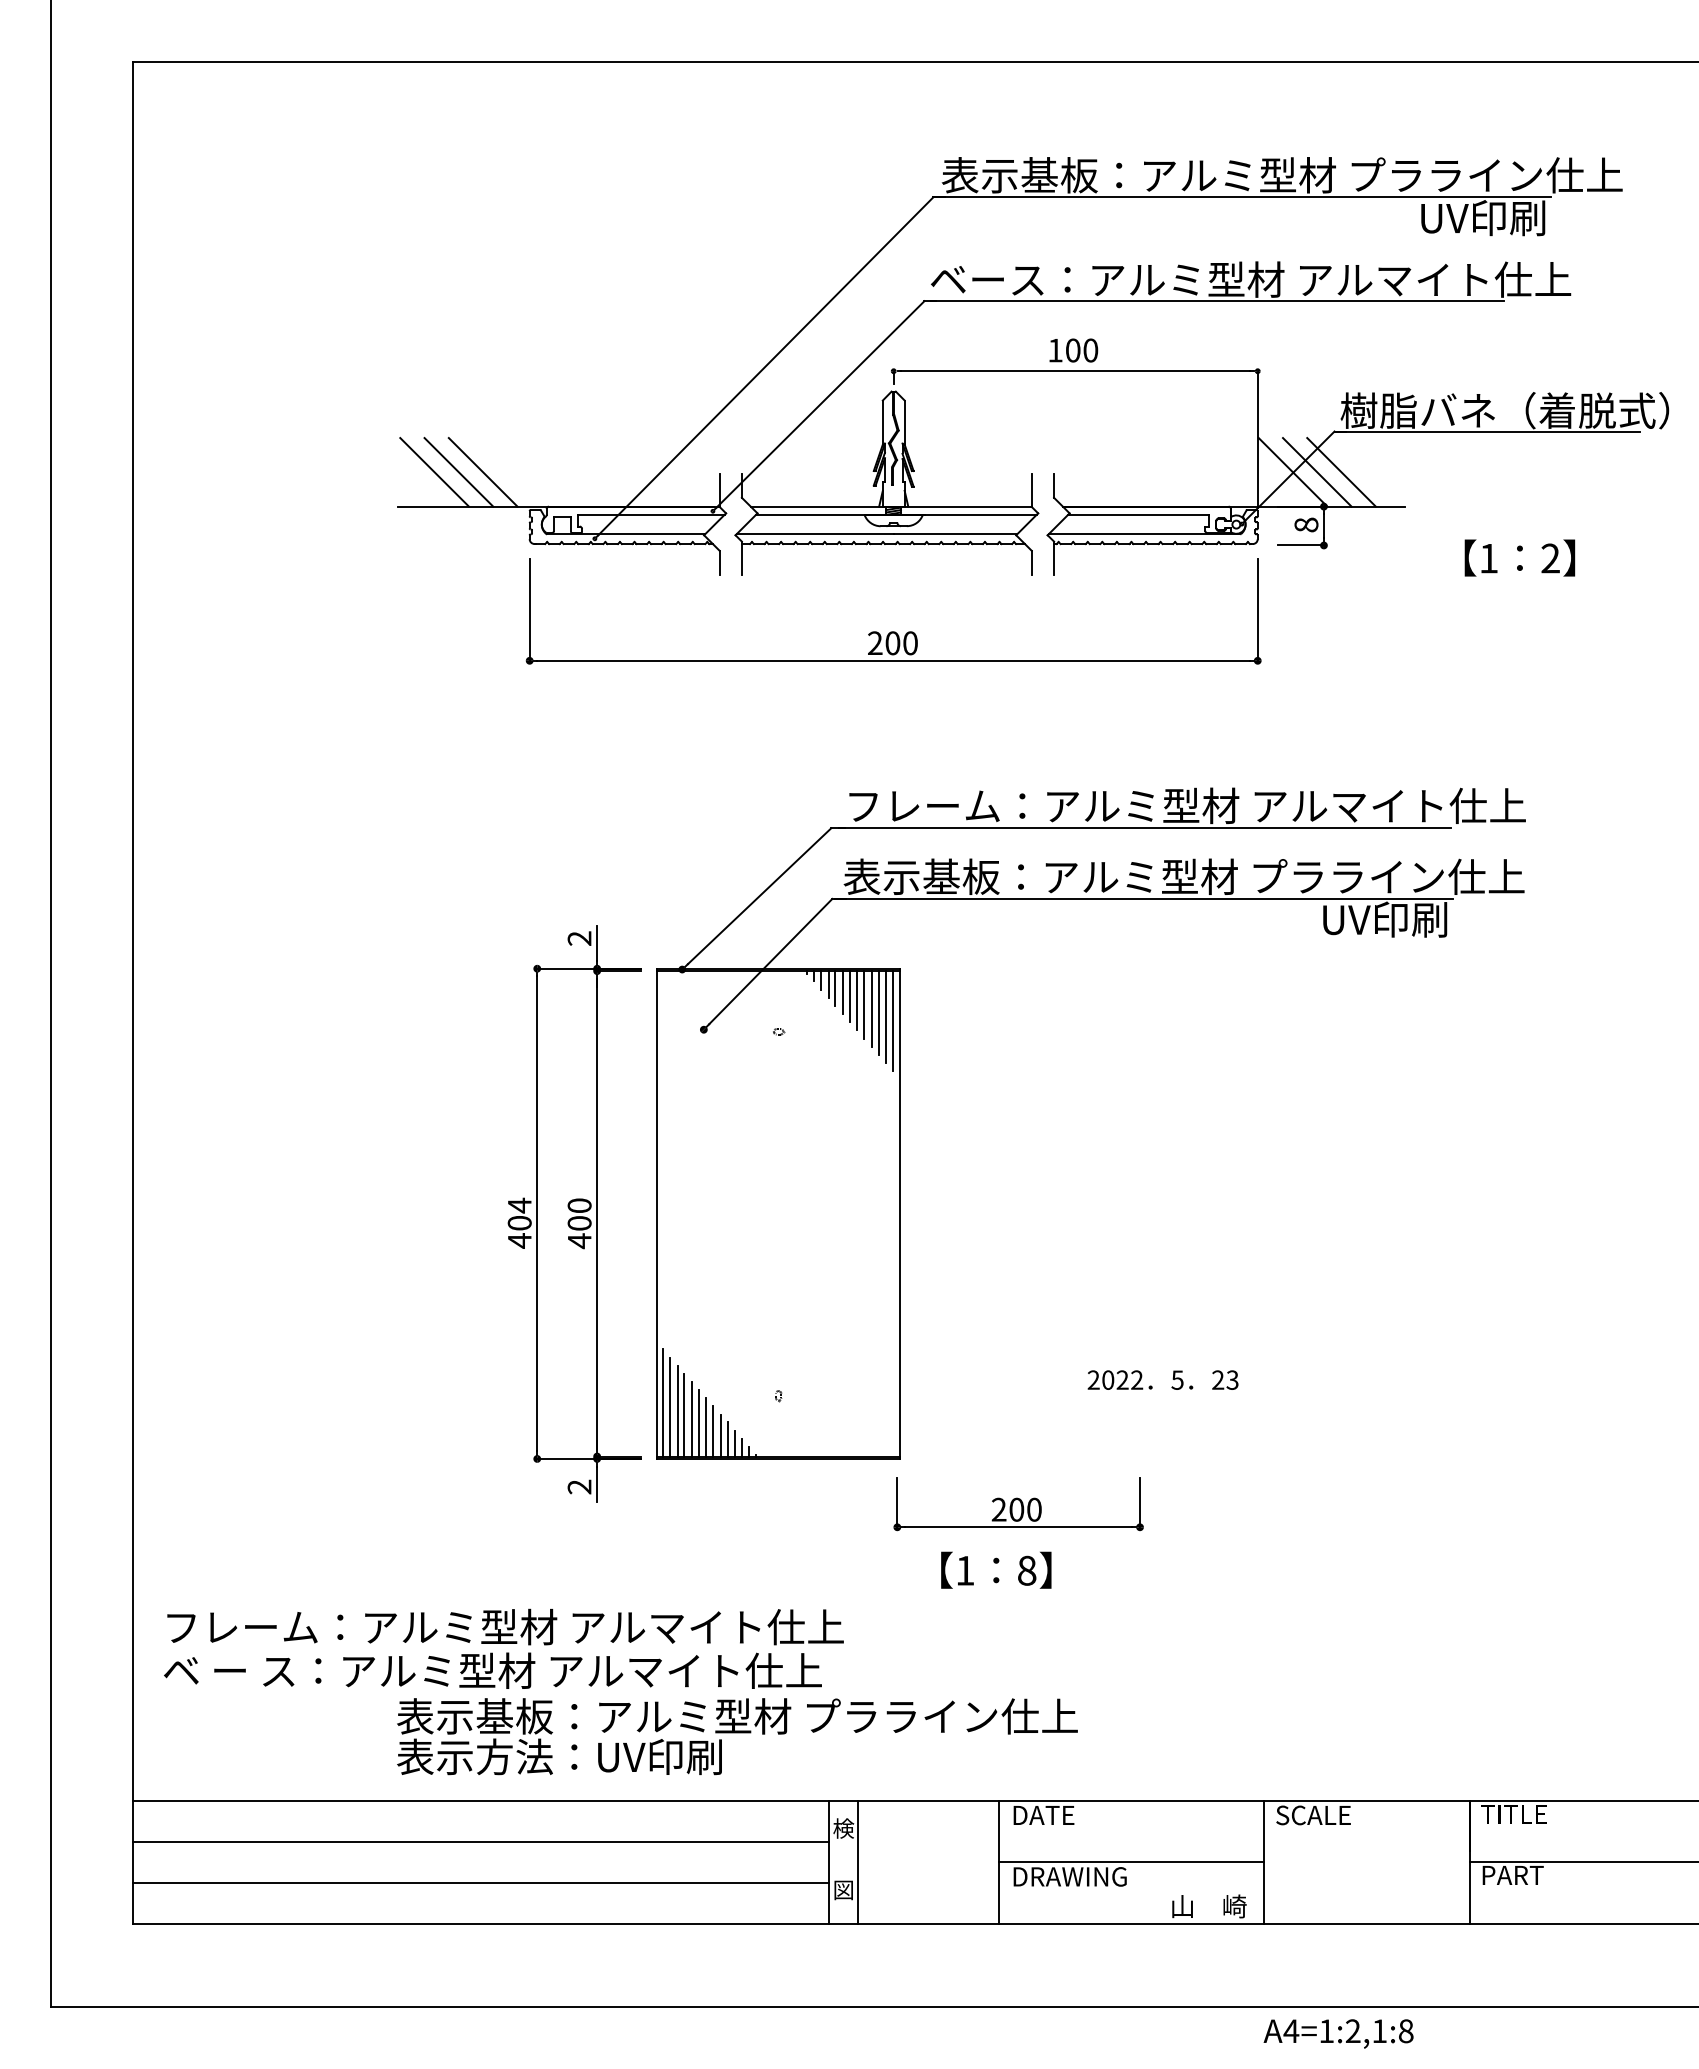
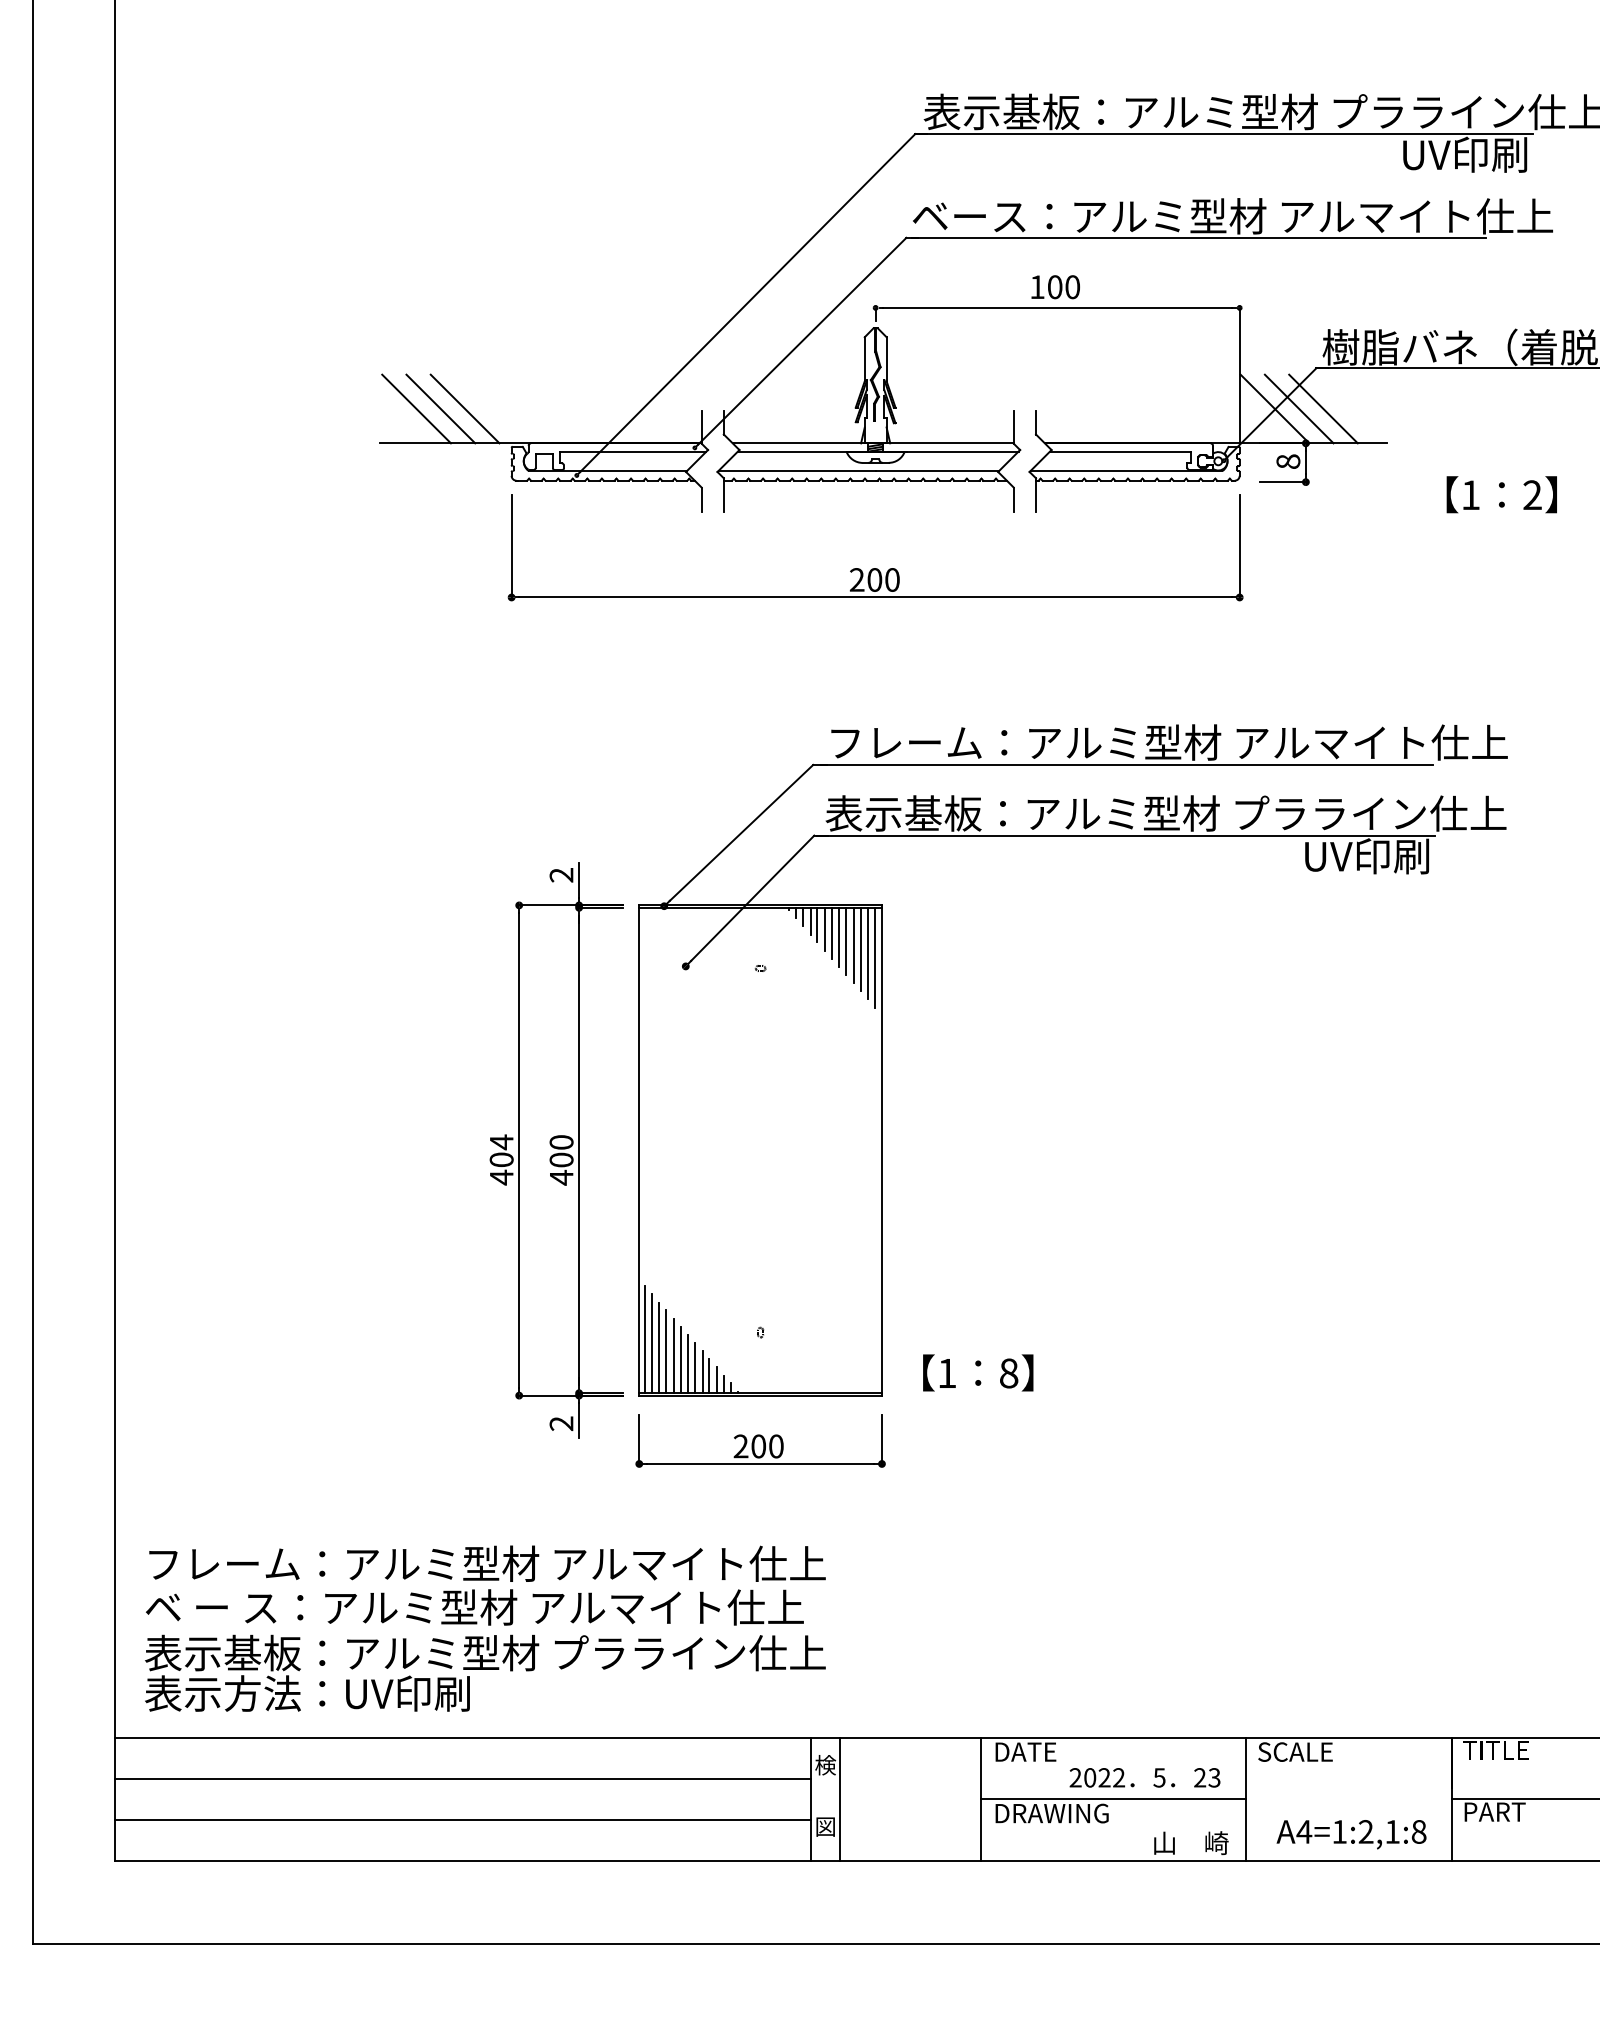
text: (1162, 1379) -> (1144, 1777), moved
part: (1018, 1504) -> (760, 1441), moved
text: (996, 1569) -> (978, 1372), moved
text: (737, 1736) -> (485, 1673), moved
text: (1338, 2033) -> (1351, 1834), moved

